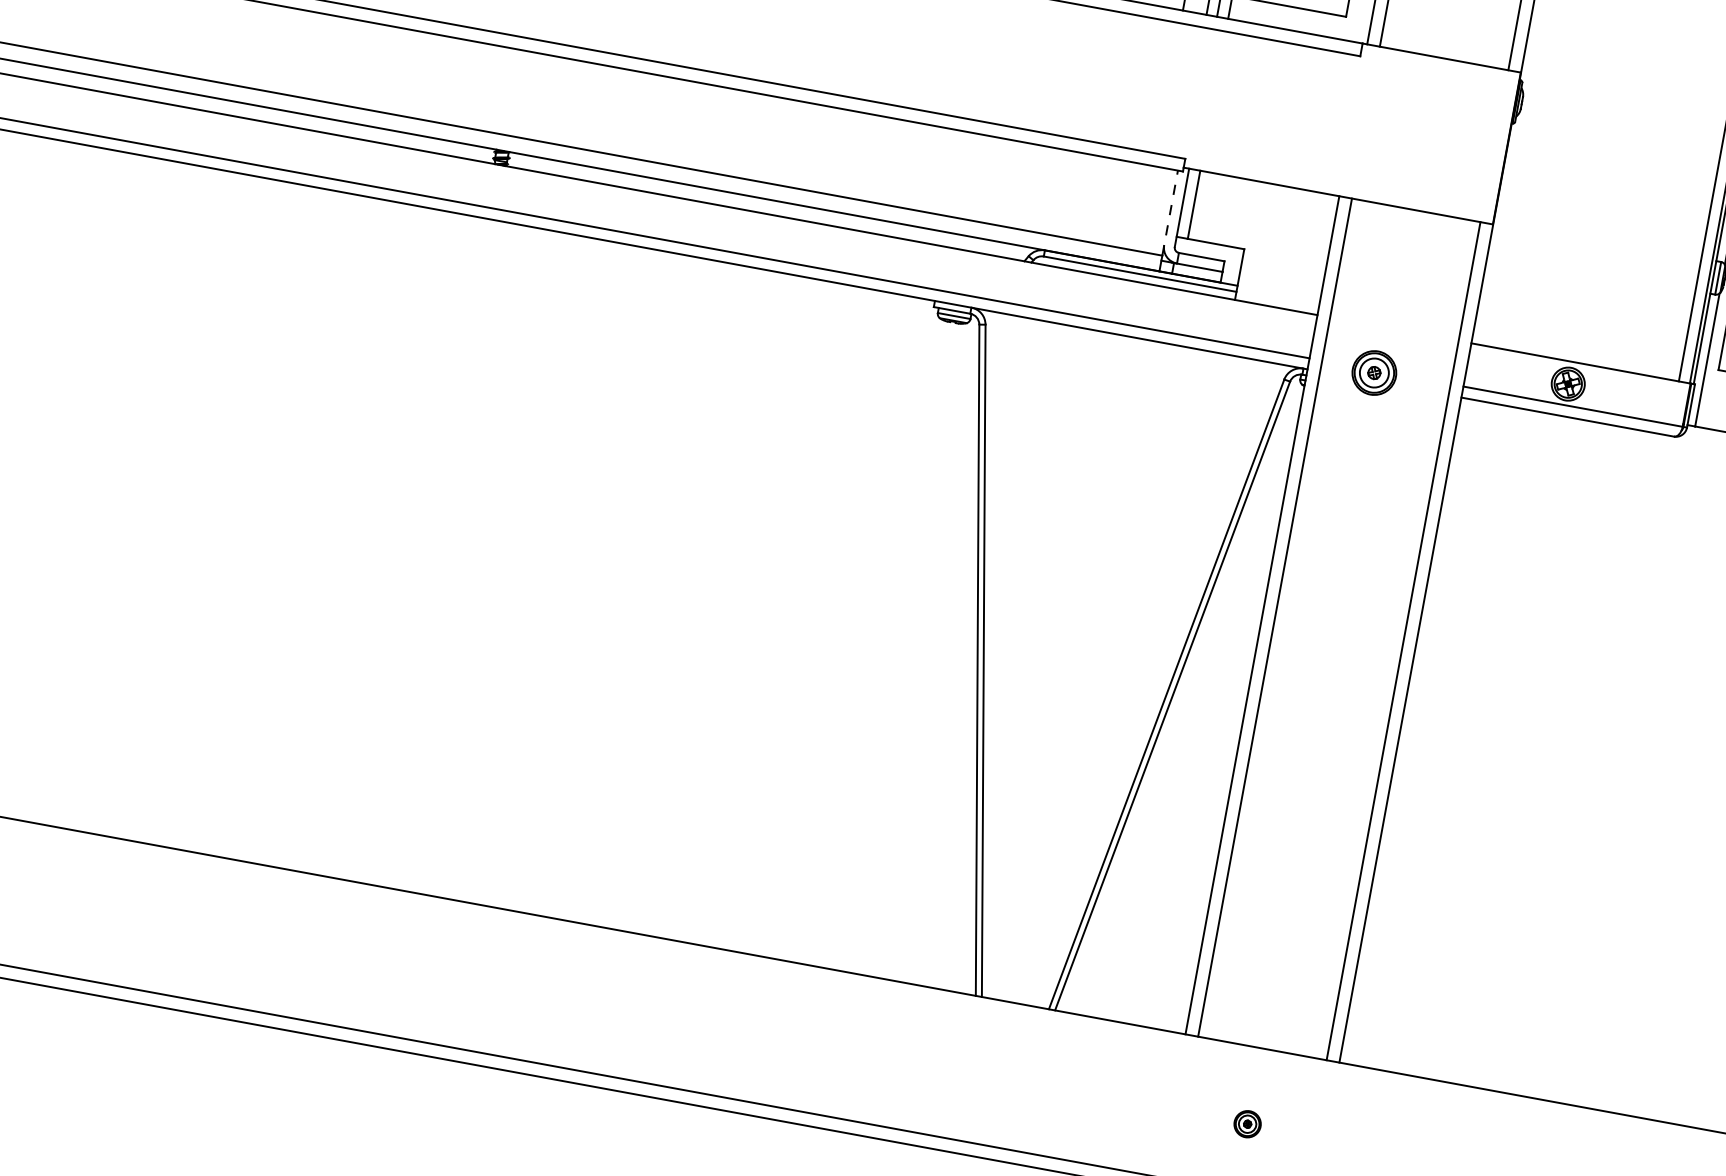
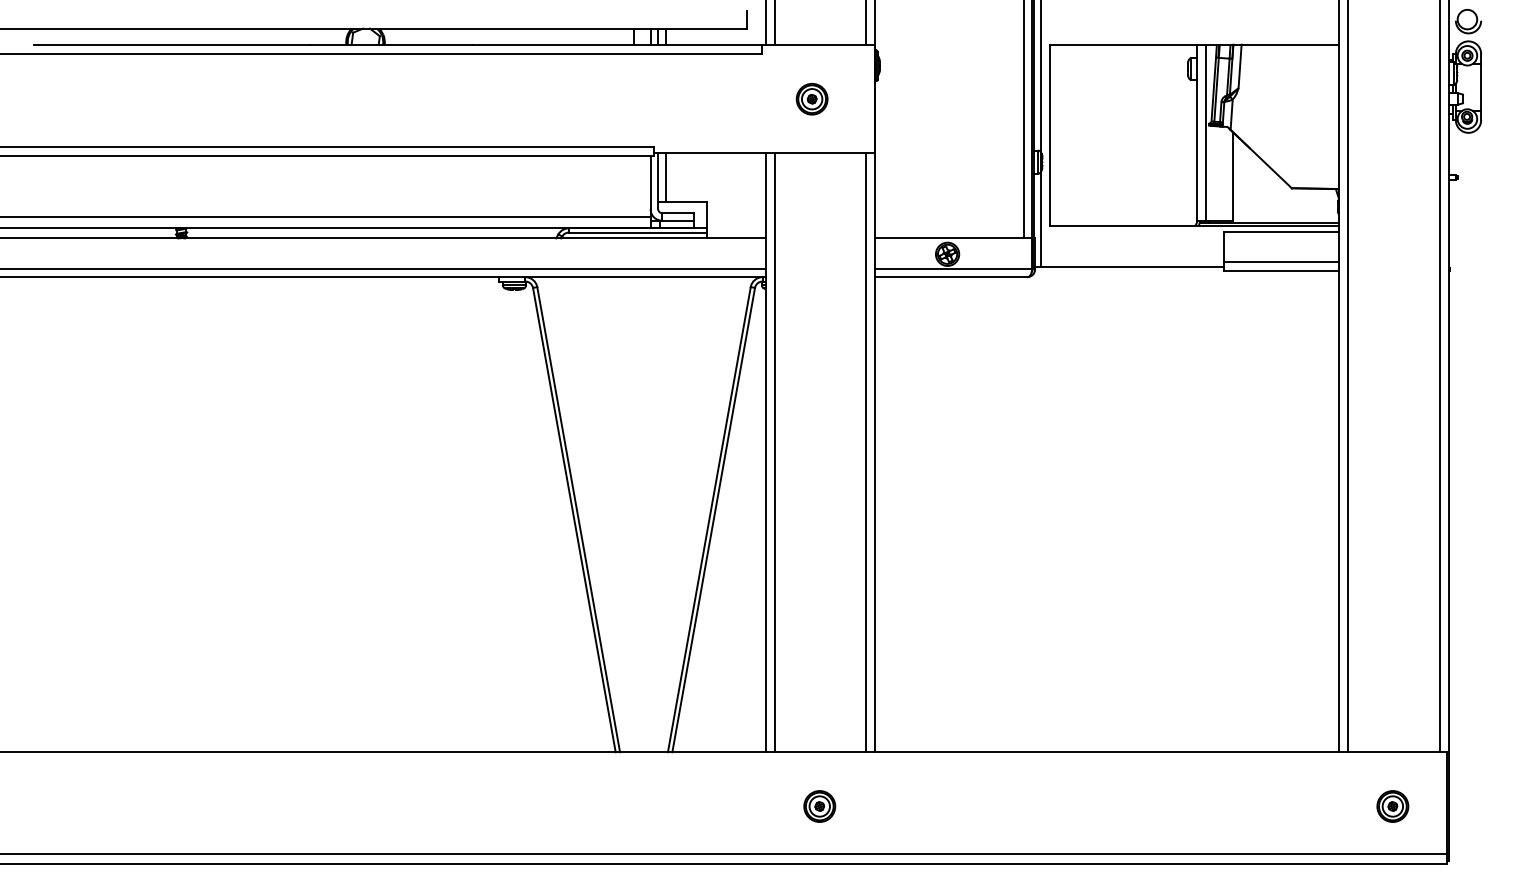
line: (1169, 212) -> (650, 186), dashed -> solid
part: (1373, 373) -> (811, 99), moved
part: (1247, 1124) -> (819, 806), size x1.67

